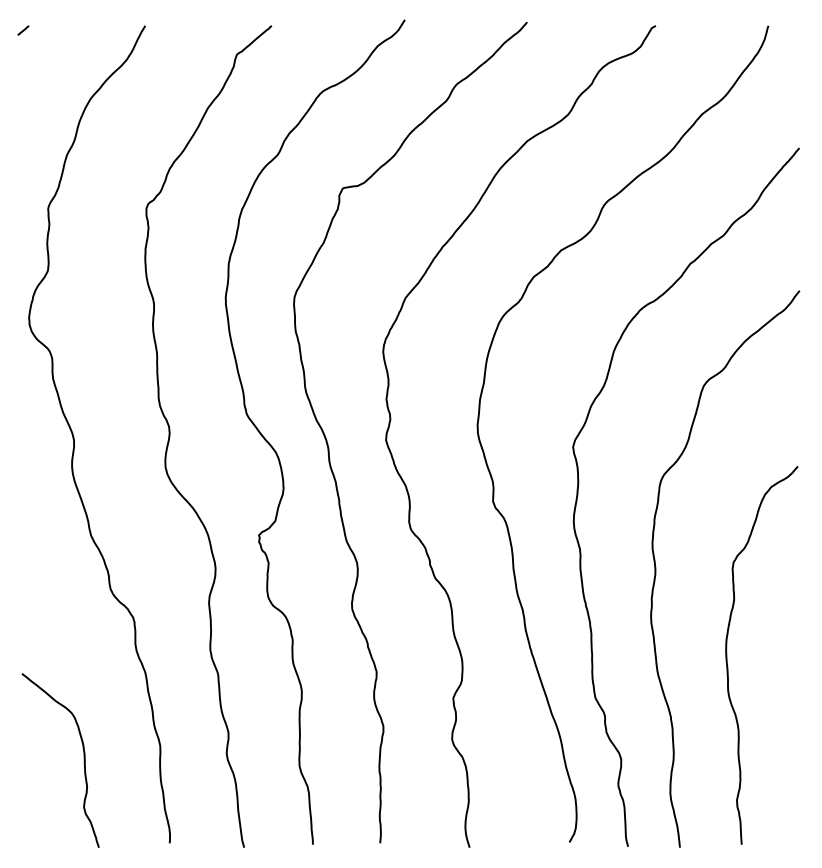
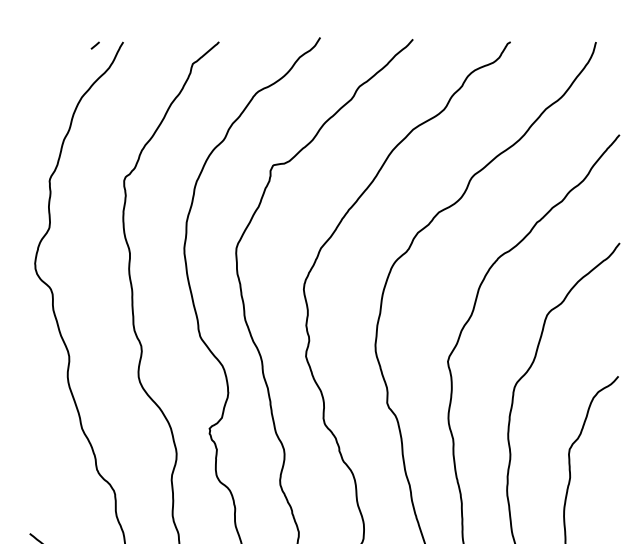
line: (23, 30) -> (95, 45), moved

